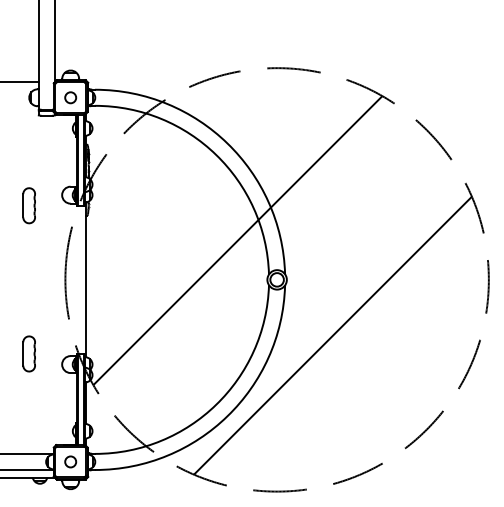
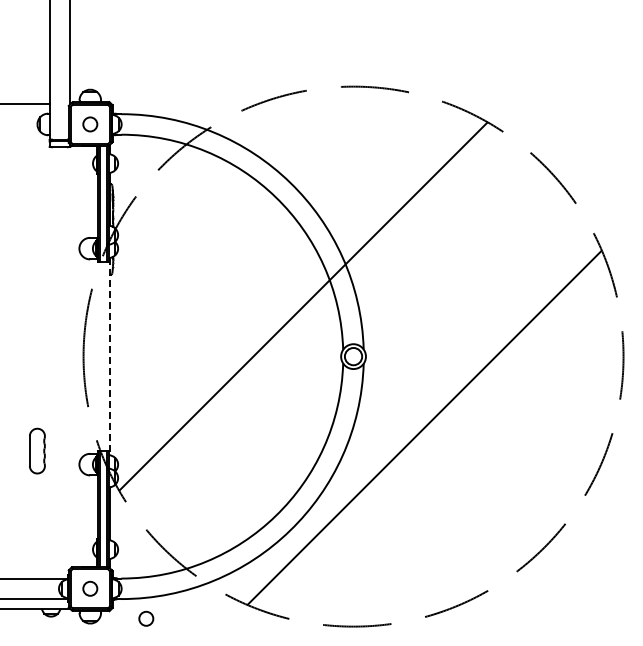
part: (29, 205) -> (37, 261), removed
line: (86, 279) -> (110, 356), solid -> dashed
circle: (114, 485) -> (146, 618), added

